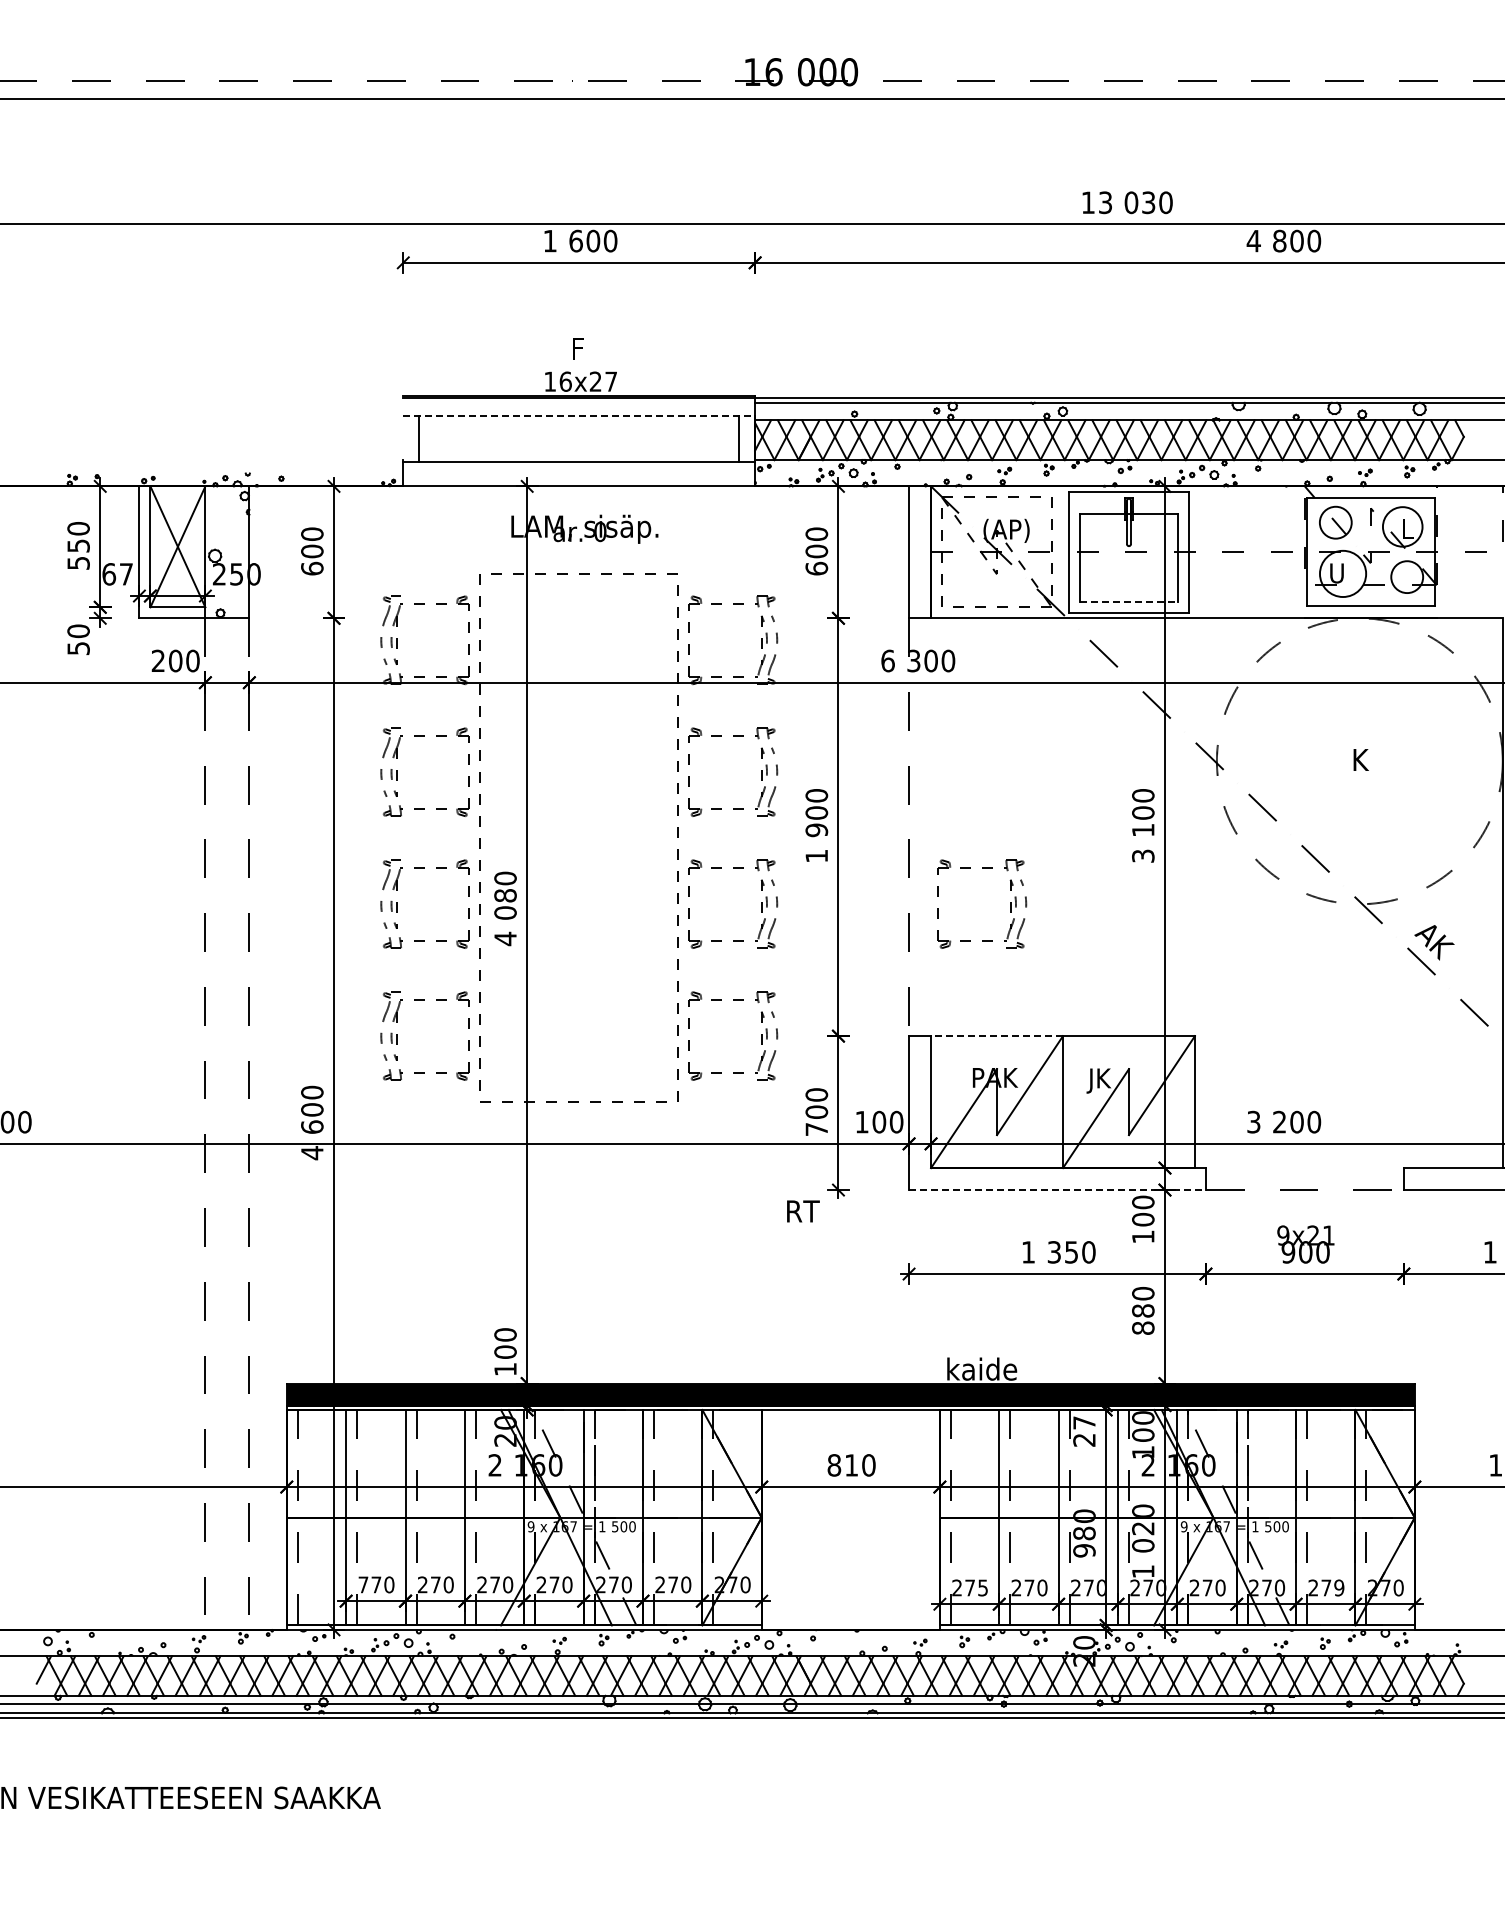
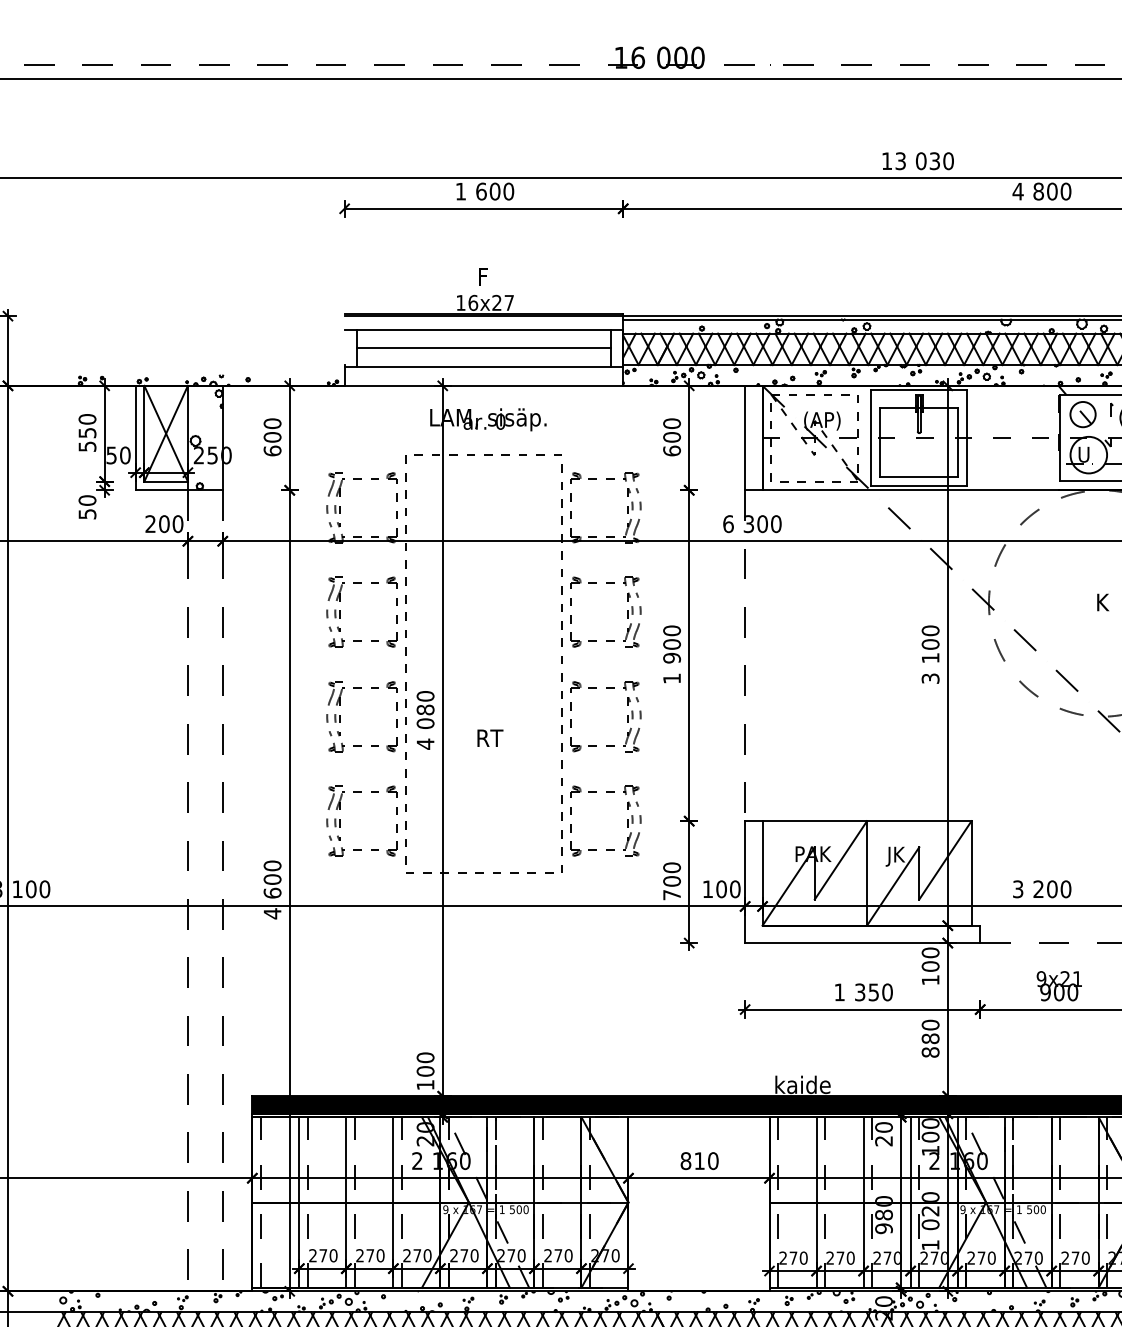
line: (579, 416) -> (484, 330), dashed -> solid
line: (579, 439) -> (484, 348), added
text: (117, 574) -> (118, 455), 67 -> 50
line: (1129, 601) -> (919, 476), dashed -> solid
part: (1010, 903) -> (825, 716), removed
line: (997, 1036) -> (815, 821), dashed -> solid
line: (1058, 1190) -> (863, 943), dashed -> solid
text: (803, 1211) -> (490, 738), moved
text: (1084, 1422) -> (884, 1127), 27 -> 20
text: (363, 1584) -> (313, 1255), 770 -> 270
text: (983, 1587) -> (804, 1257), 275 -> 270
text: (1339, 1587) -> (1085, 1257), 279 -> 270

